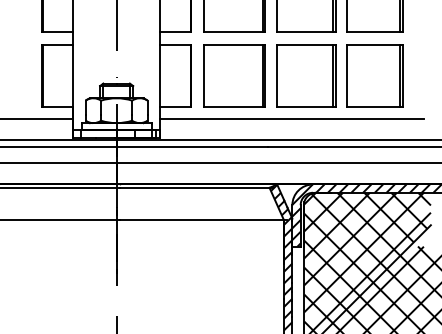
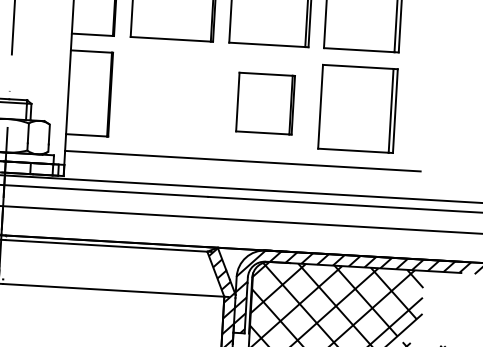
part: (234, 75) -> (168, 97), removed
part: (306, 75) -> (265, 103), size x0.7

